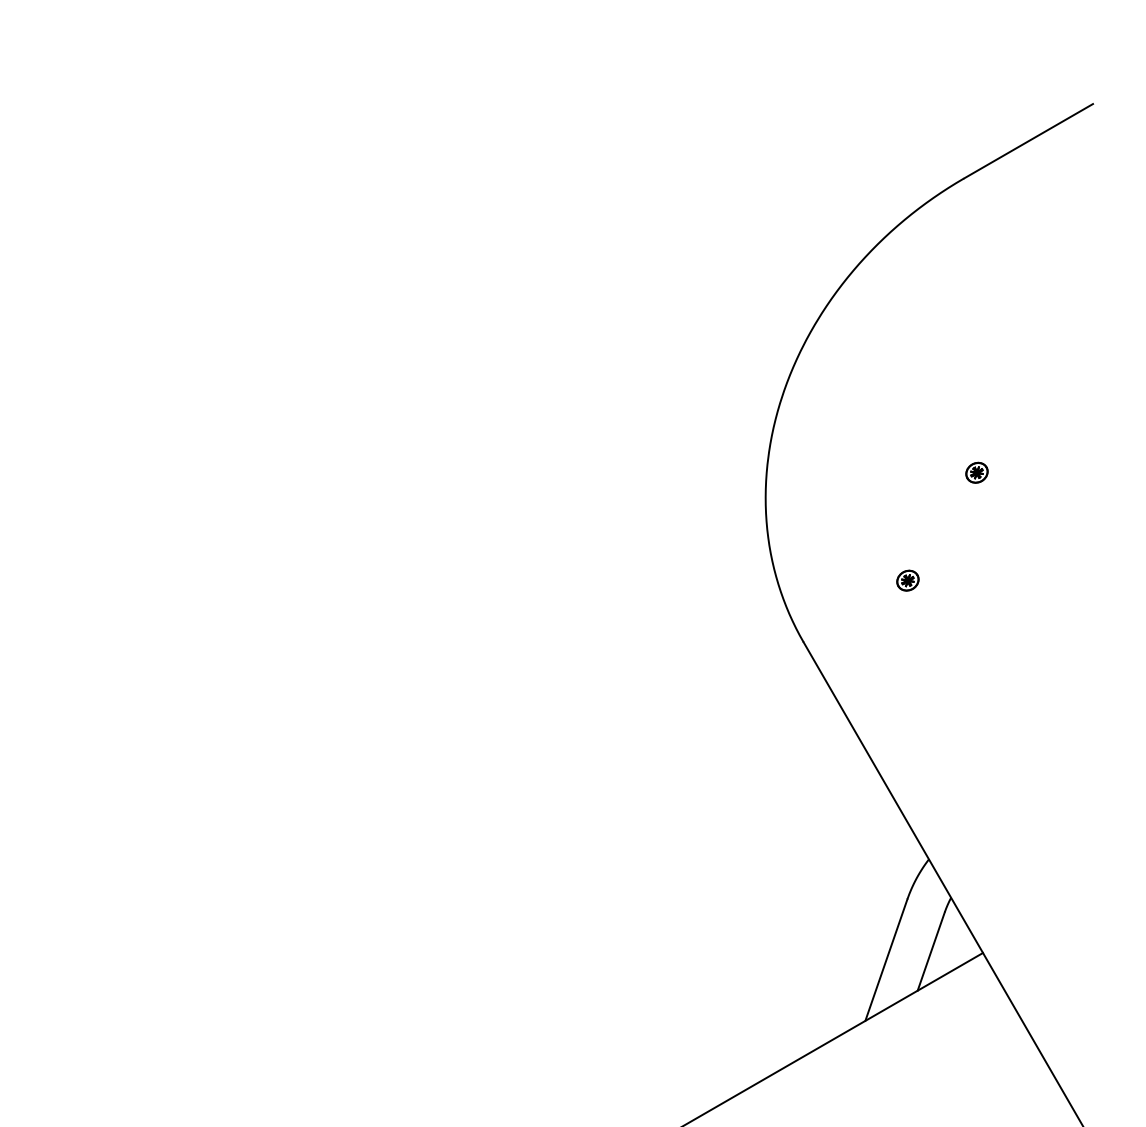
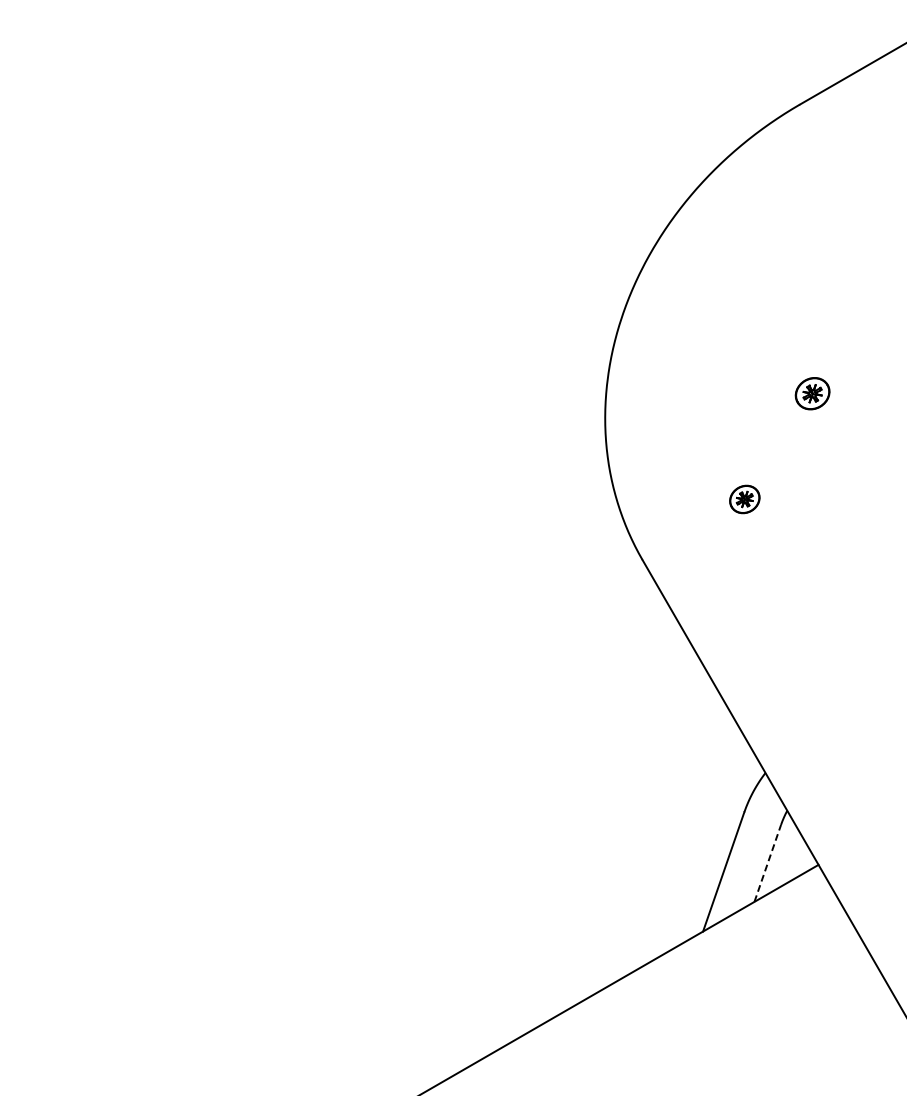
part: (976, 472) -> (812, 393), size x1.6
part: (907, 580) -> (744, 499), size x1.4
line: (931, 951) -> (767, 863), solid -> dashed

